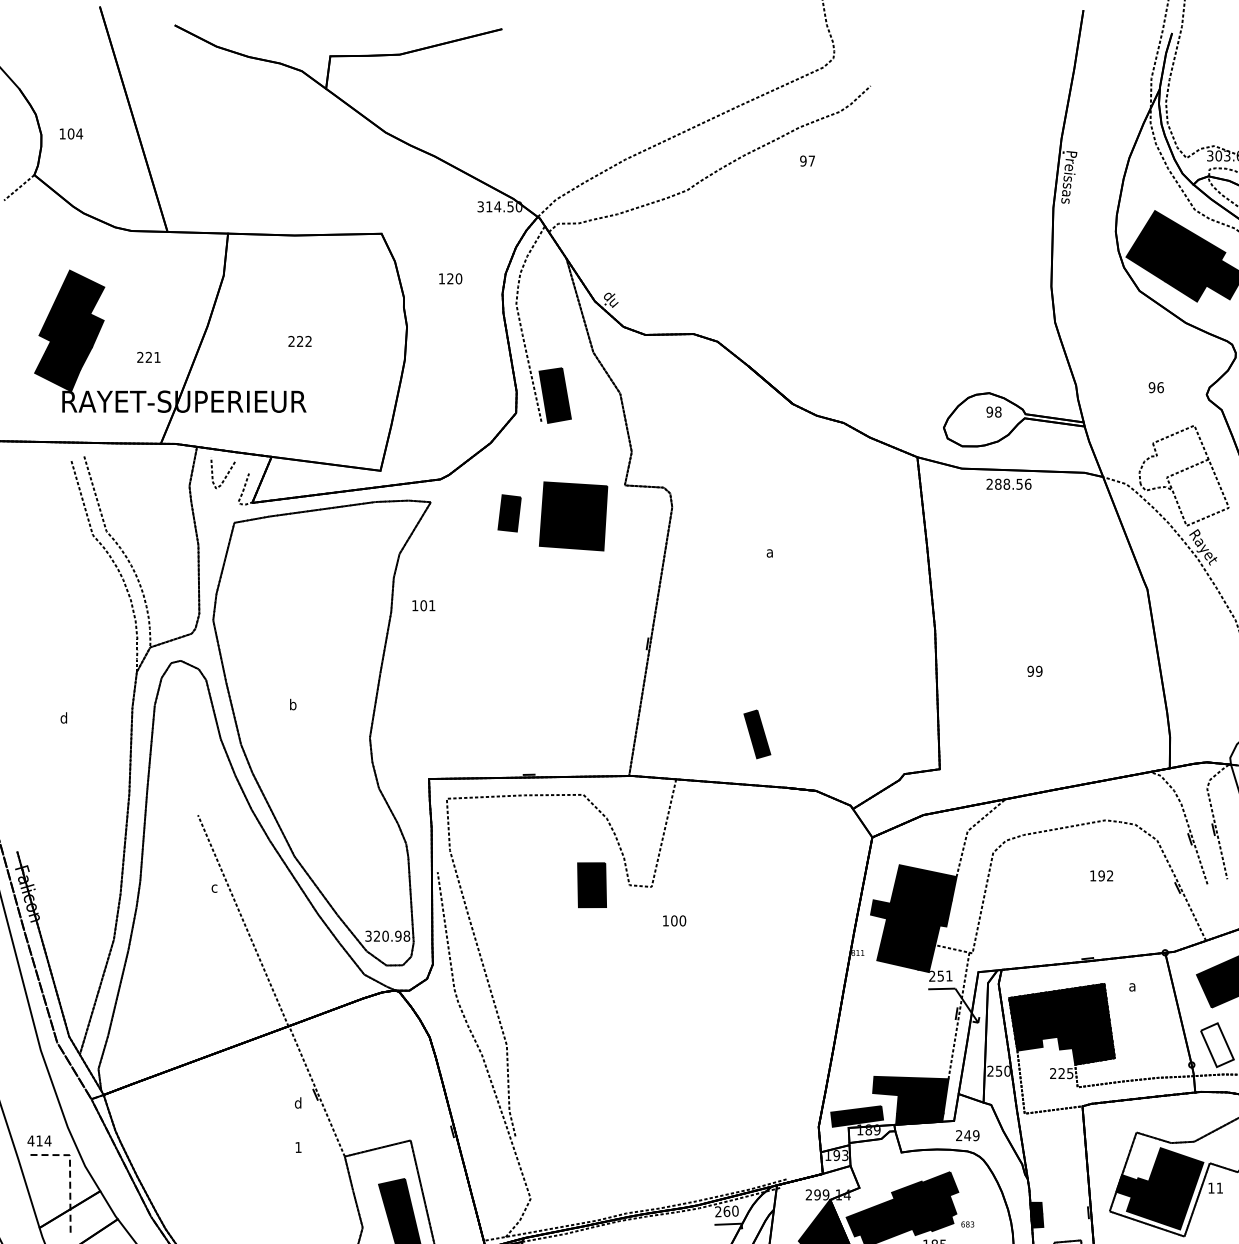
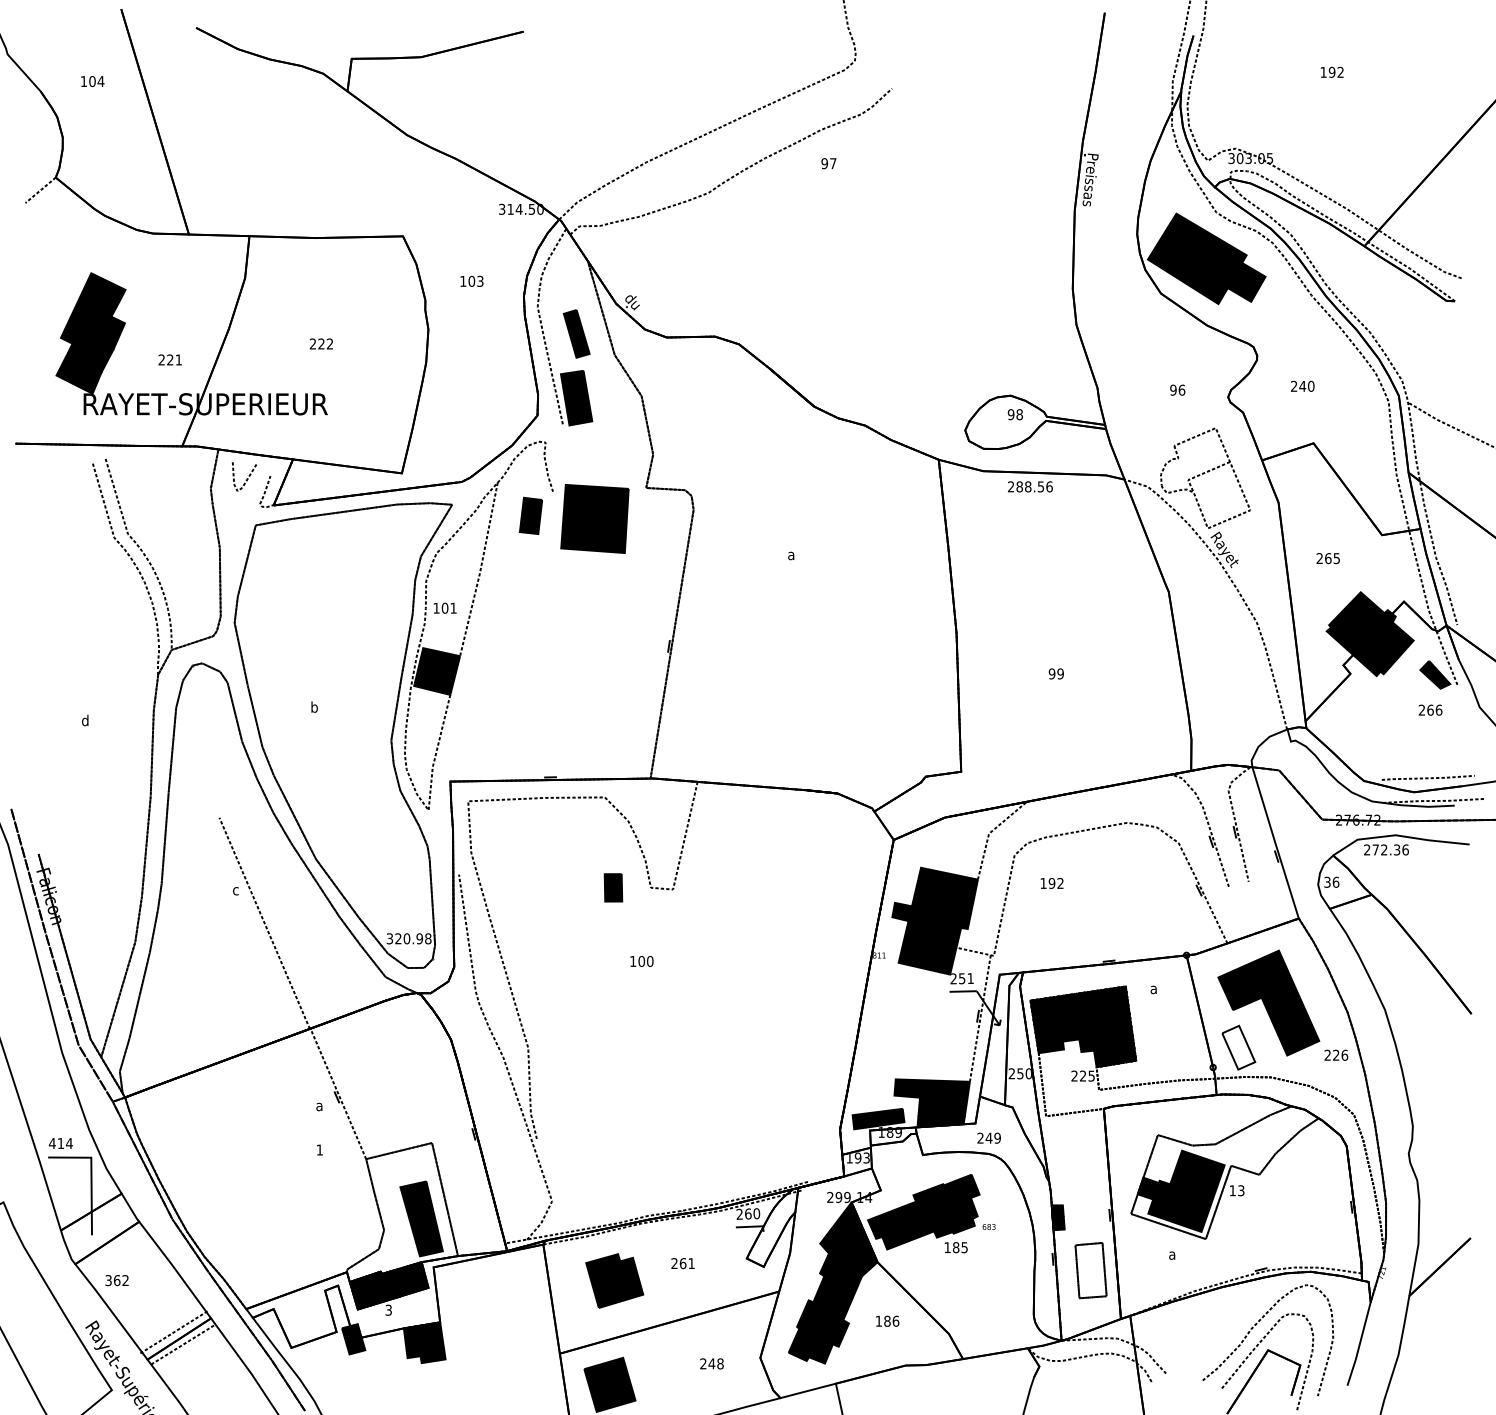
text: (71, 133) -> (92, 81), moved
text: (454, 277) -> (475, 280), 120 -> 103
part: (448, 619) -> (469, 622), added
part: (757, 733) -> (576, 333), moved
text: (1101, 875) -> (1051, 883), moved
part: (592, 884) -> (613, 887), size x0.62
text: (674, 920) -> (641, 961), moved
text: (298, 1102) -> (319, 1105), d -> a
line: (70, 1170) -> (91, 1173), dashed -> solid
text: (1220, 1187) -> (1241, 1190), 11 -> 13

